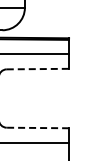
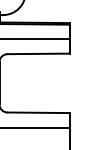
line: (38, 69) -> (39, 54), dashed -> solid
line: (37, 127) -> (38, 112), dashed -> solid

